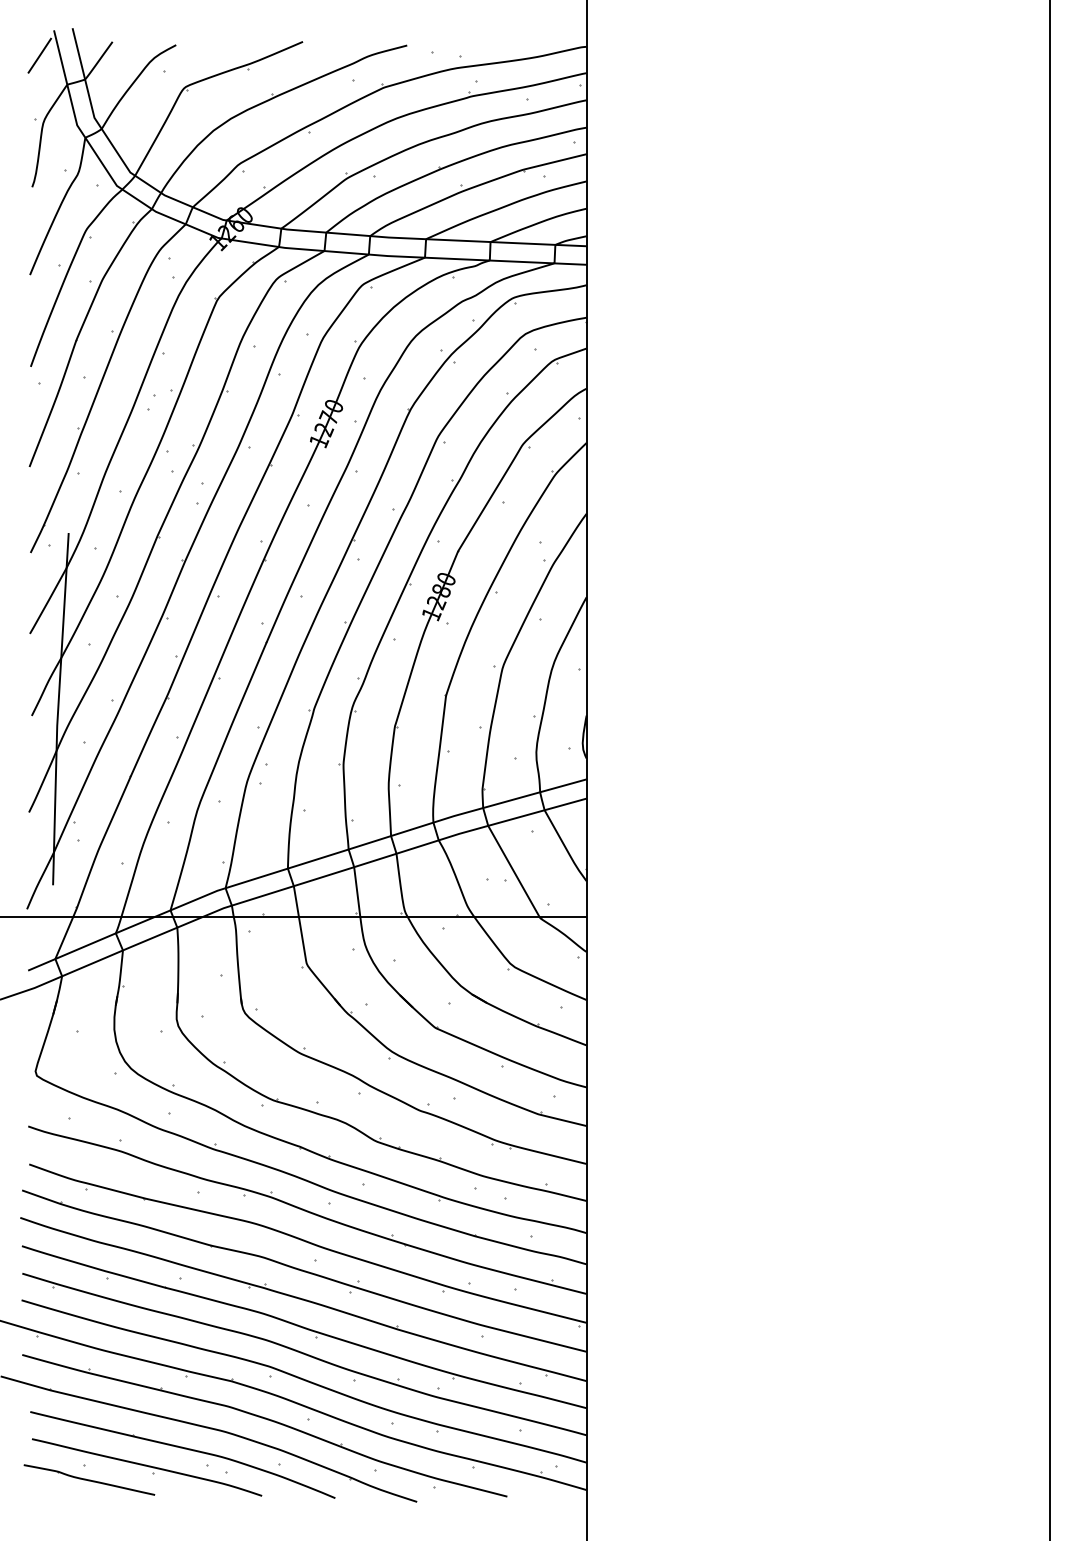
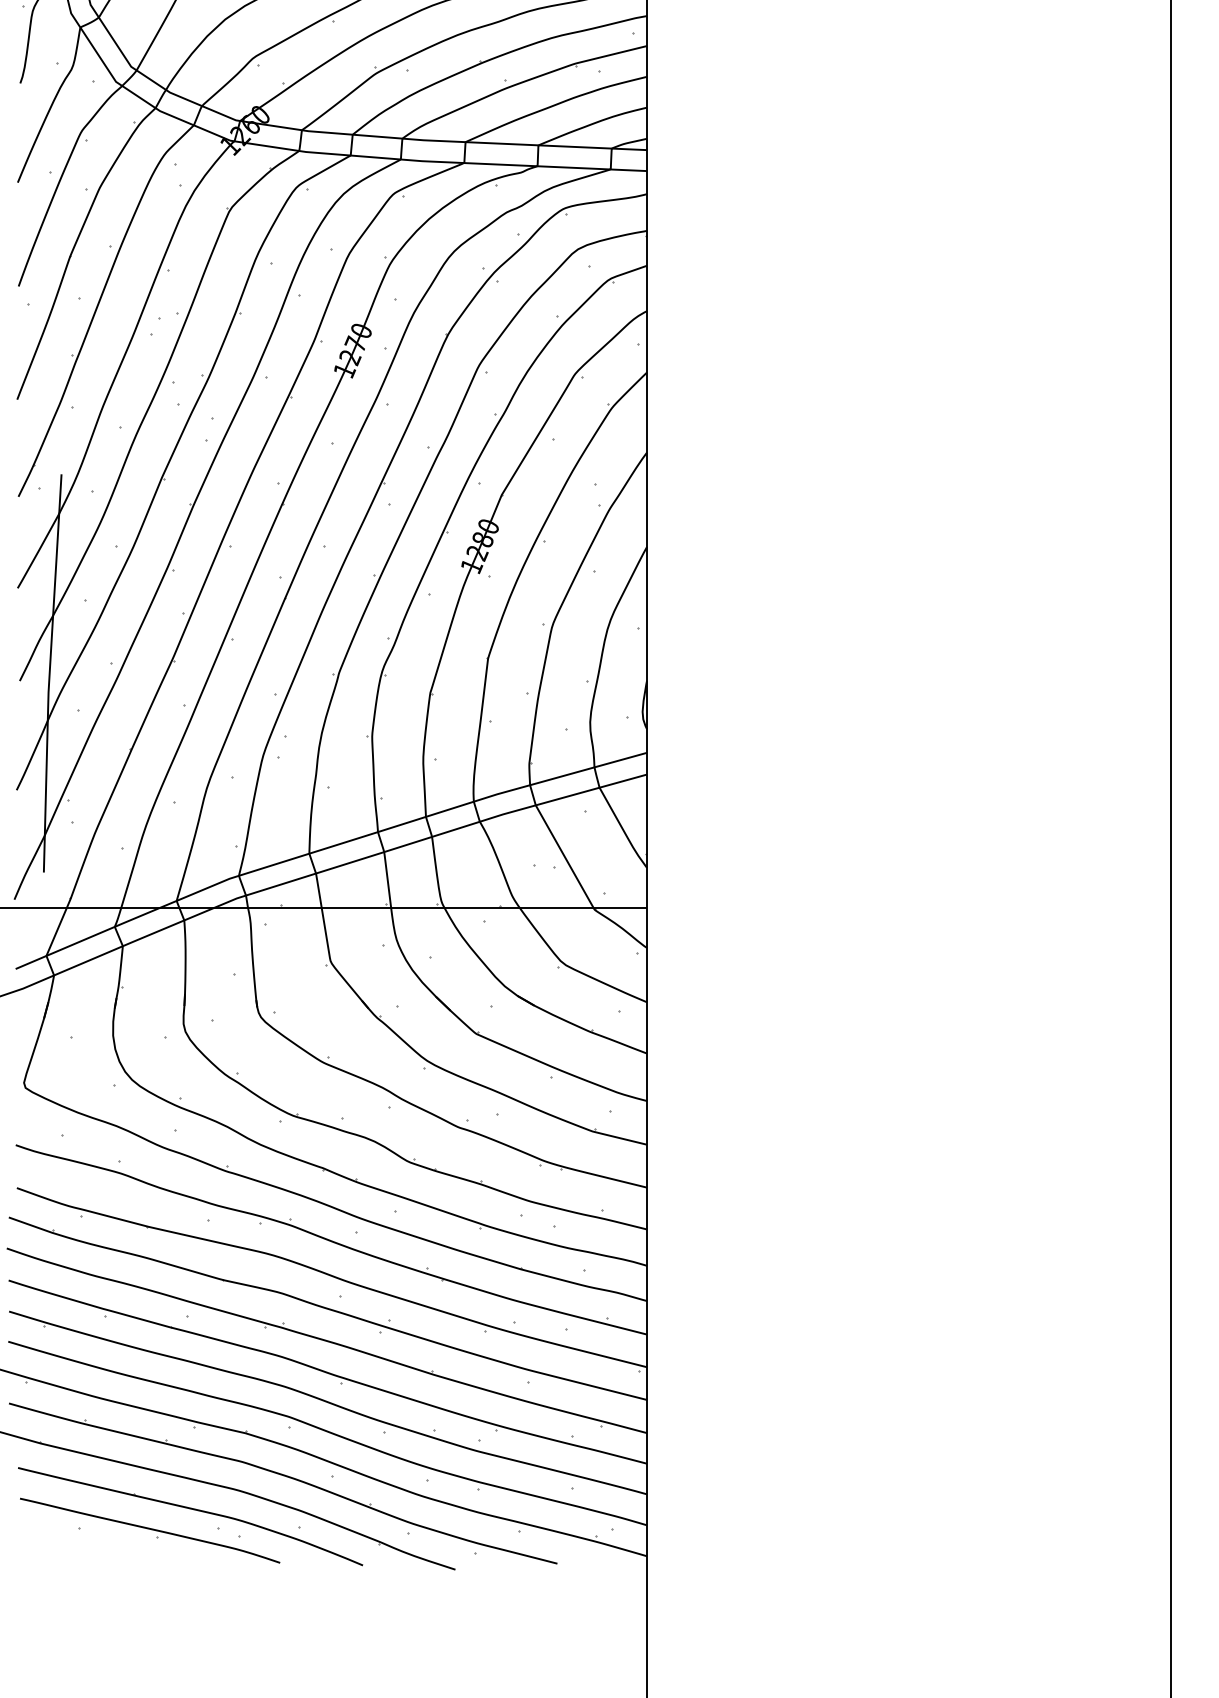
part: (89, 1479) -> (85, 1544), removed

